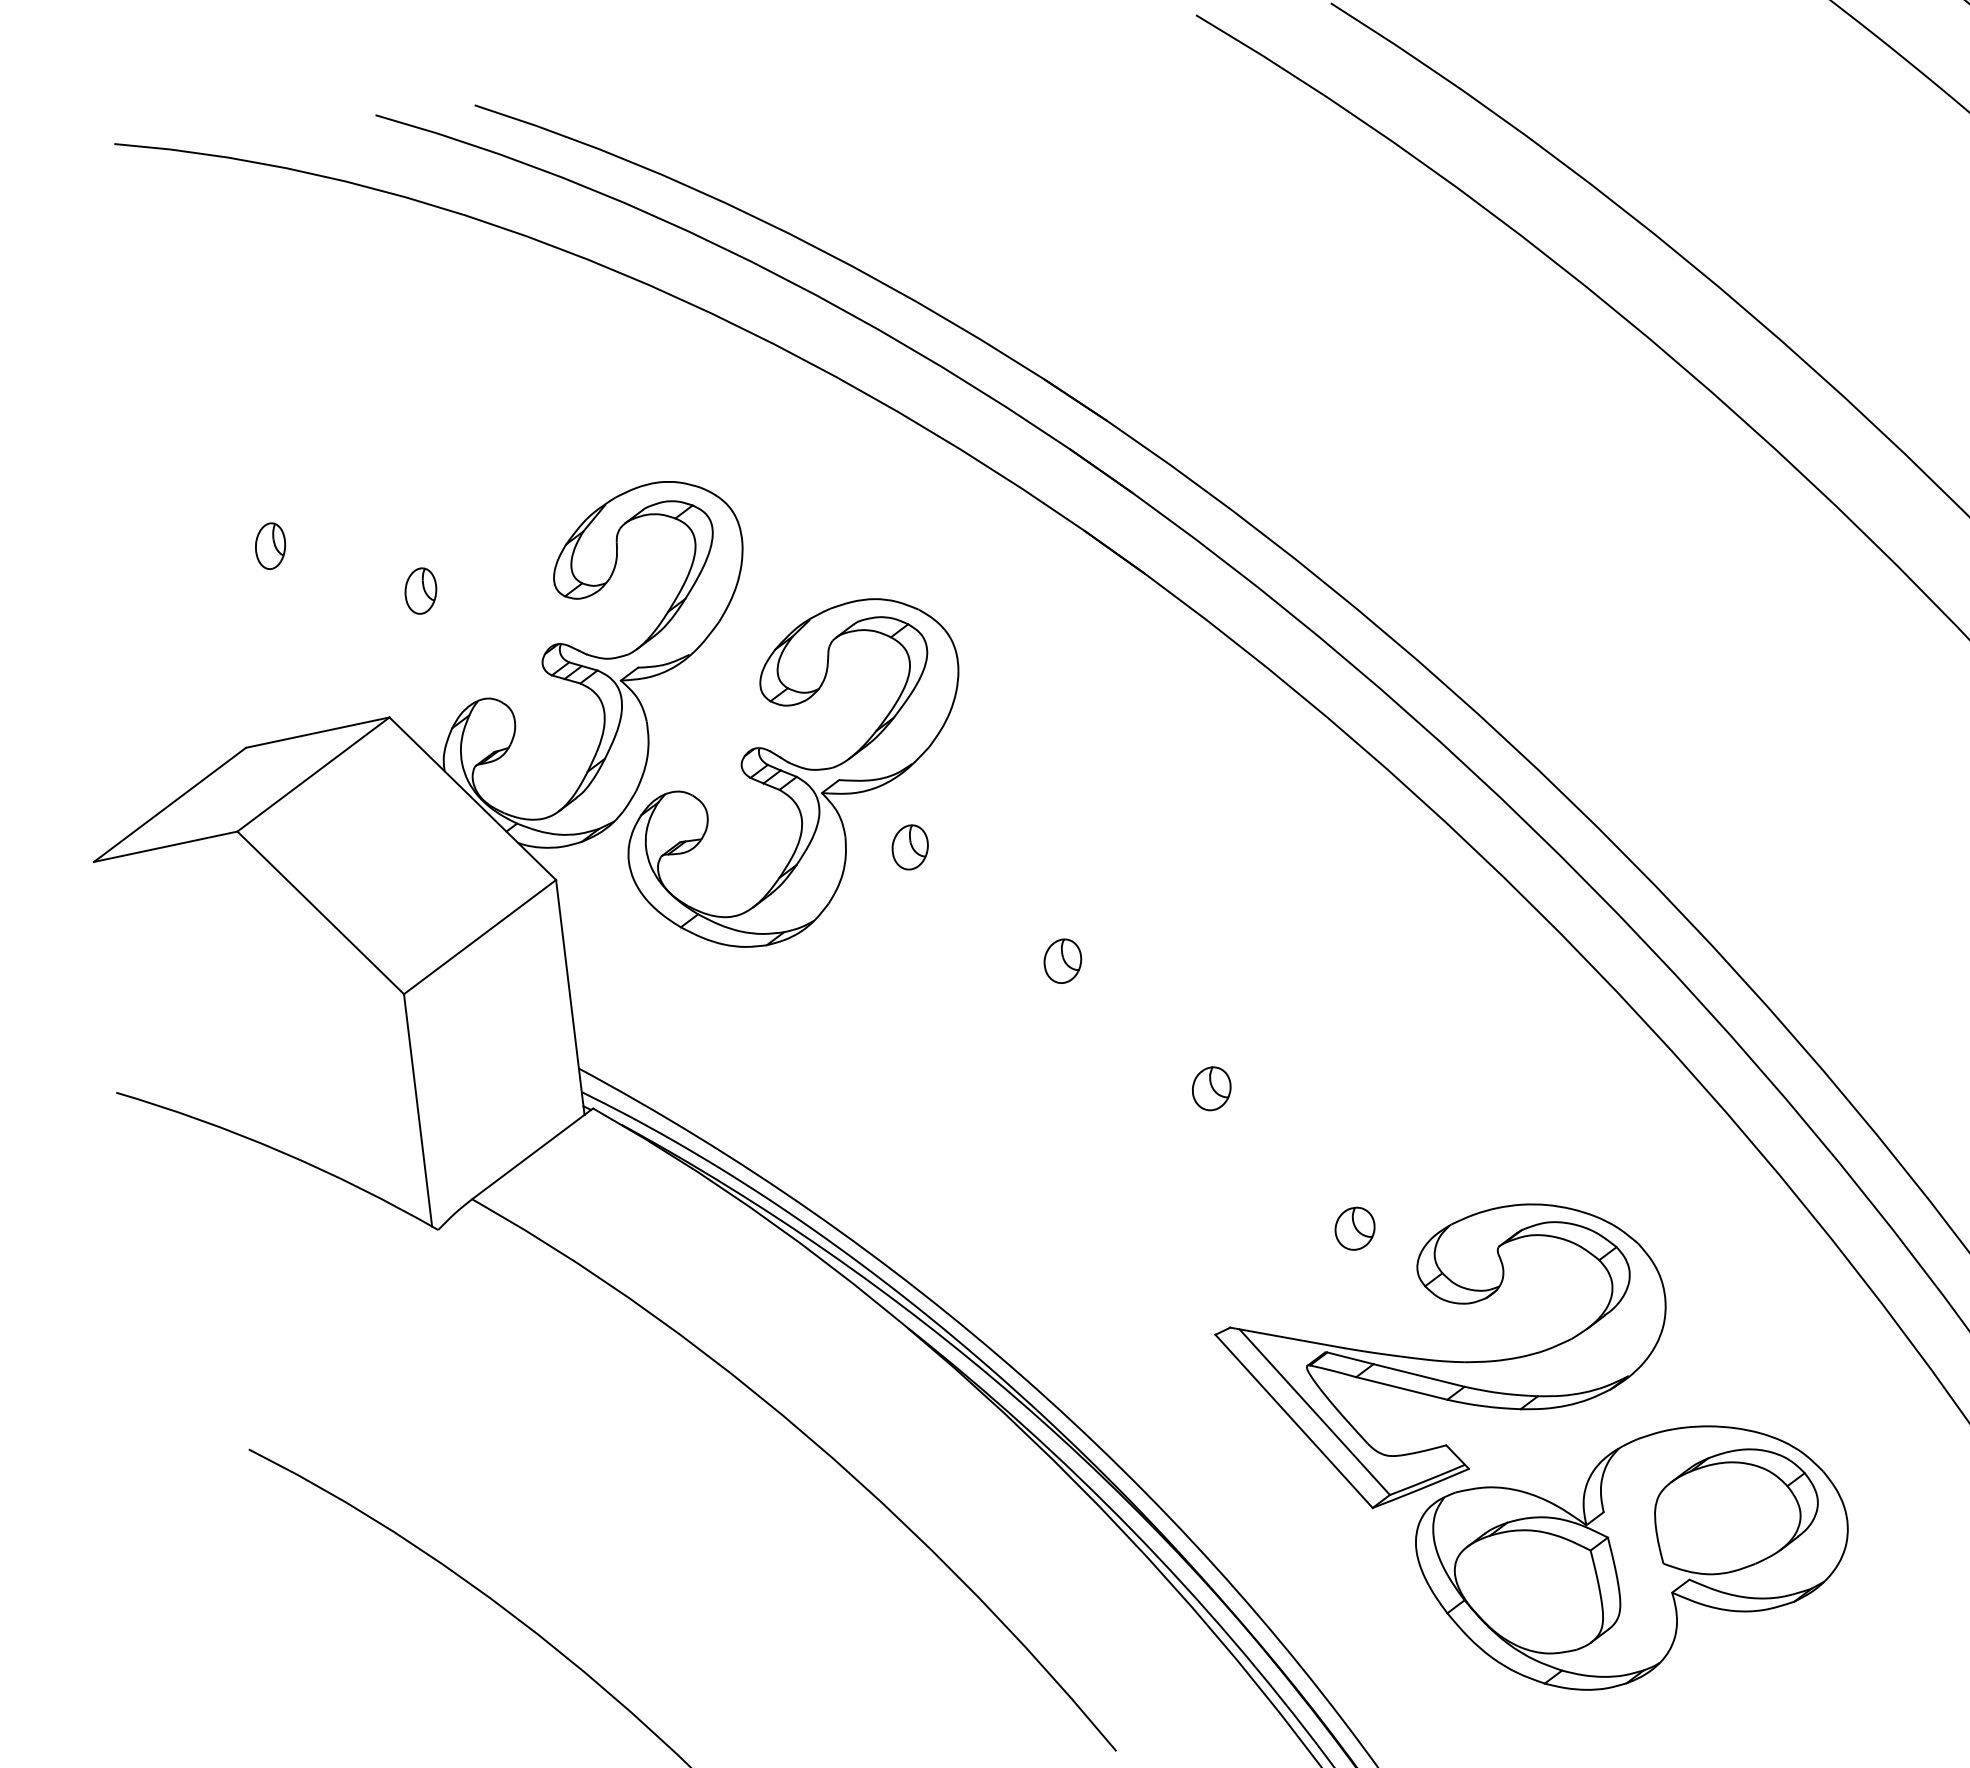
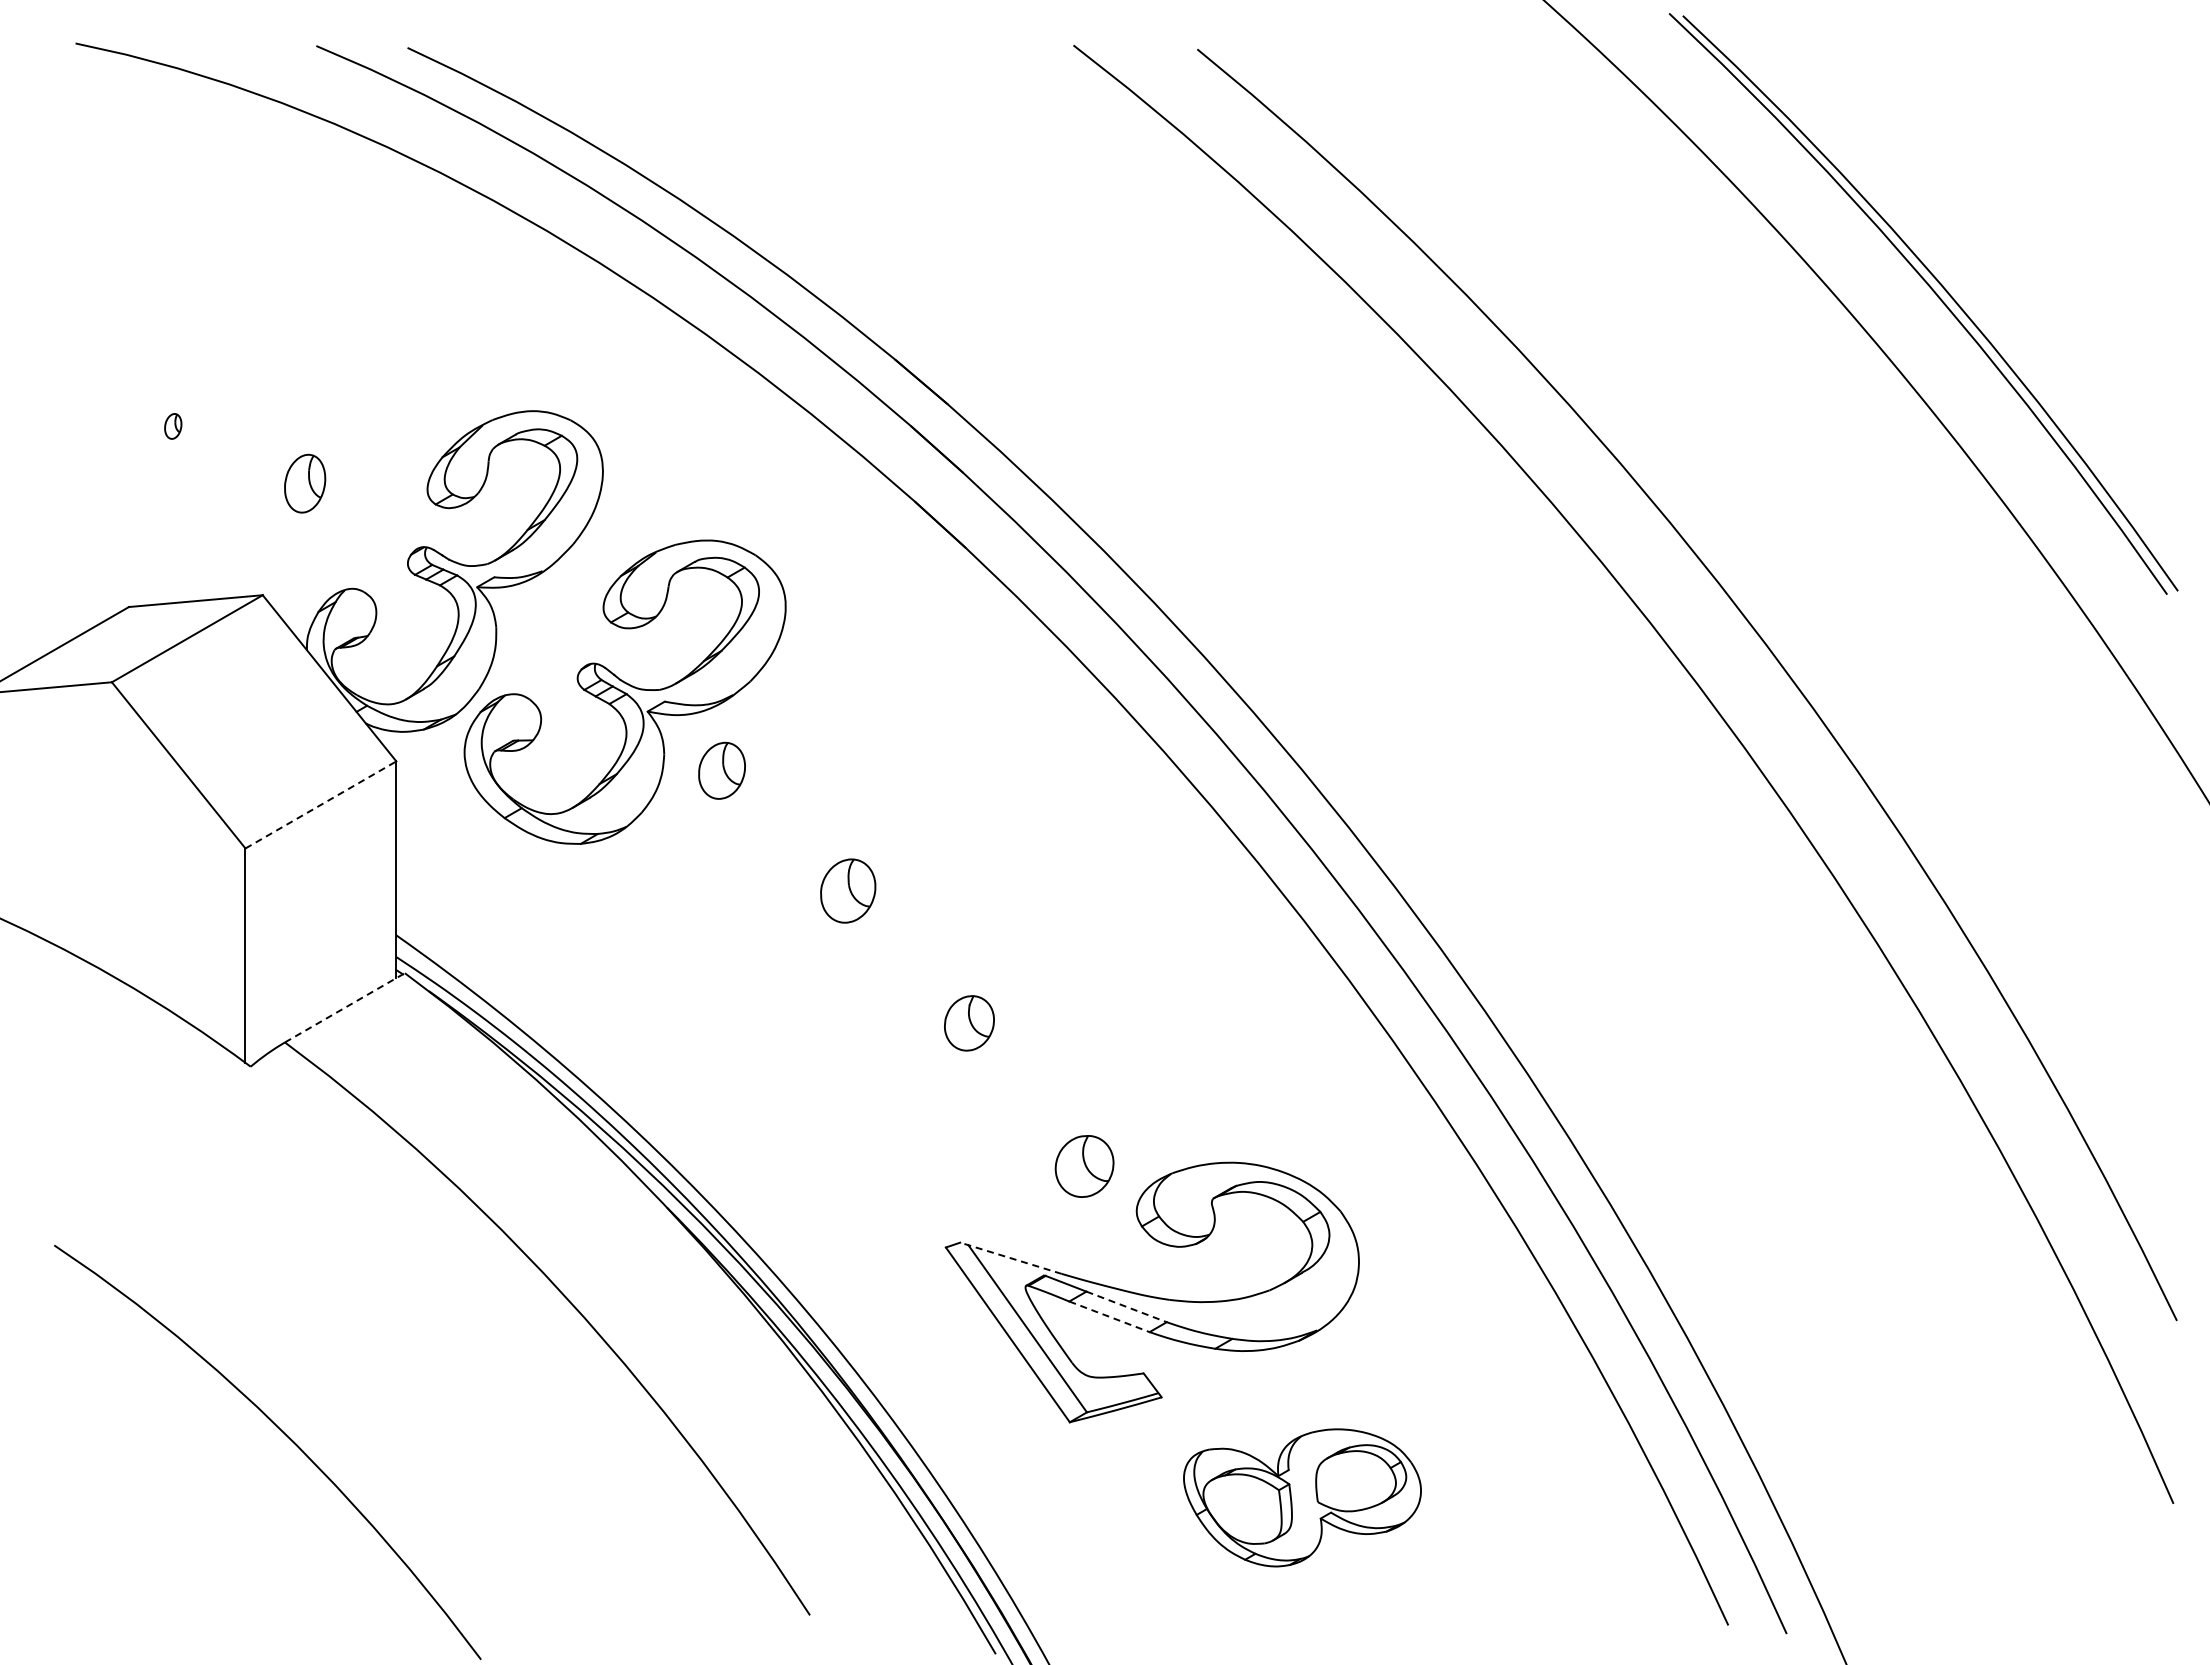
part: (269, 546) -> (172, 426), size x0.6
part: (421, 590) -> (305, 483), size x1.4
part: (909, 847) -> (721, 770), size x1.4
line: (480, 936) -> (321, 804), solid -> dashed
part: (1063, 960) -> (848, 890), size x1.6
part: (1211, 1088) -> (969, 1023), size x1.4
line: (533, 1153) -> (345, 1007), solid -> dashed
part: (1355, 1228) -> (1084, 1166), size x1.6
line: (1286, 1338) -> (1010, 1258), solid -> dashed
line: (1418, 1375) -> (1126, 1306), solid -> dashed
line: (1401, 1388) -> (1109, 1316), solid -> dashed
part: (1634, 1558) -> (1302, 1497), size x0.6

